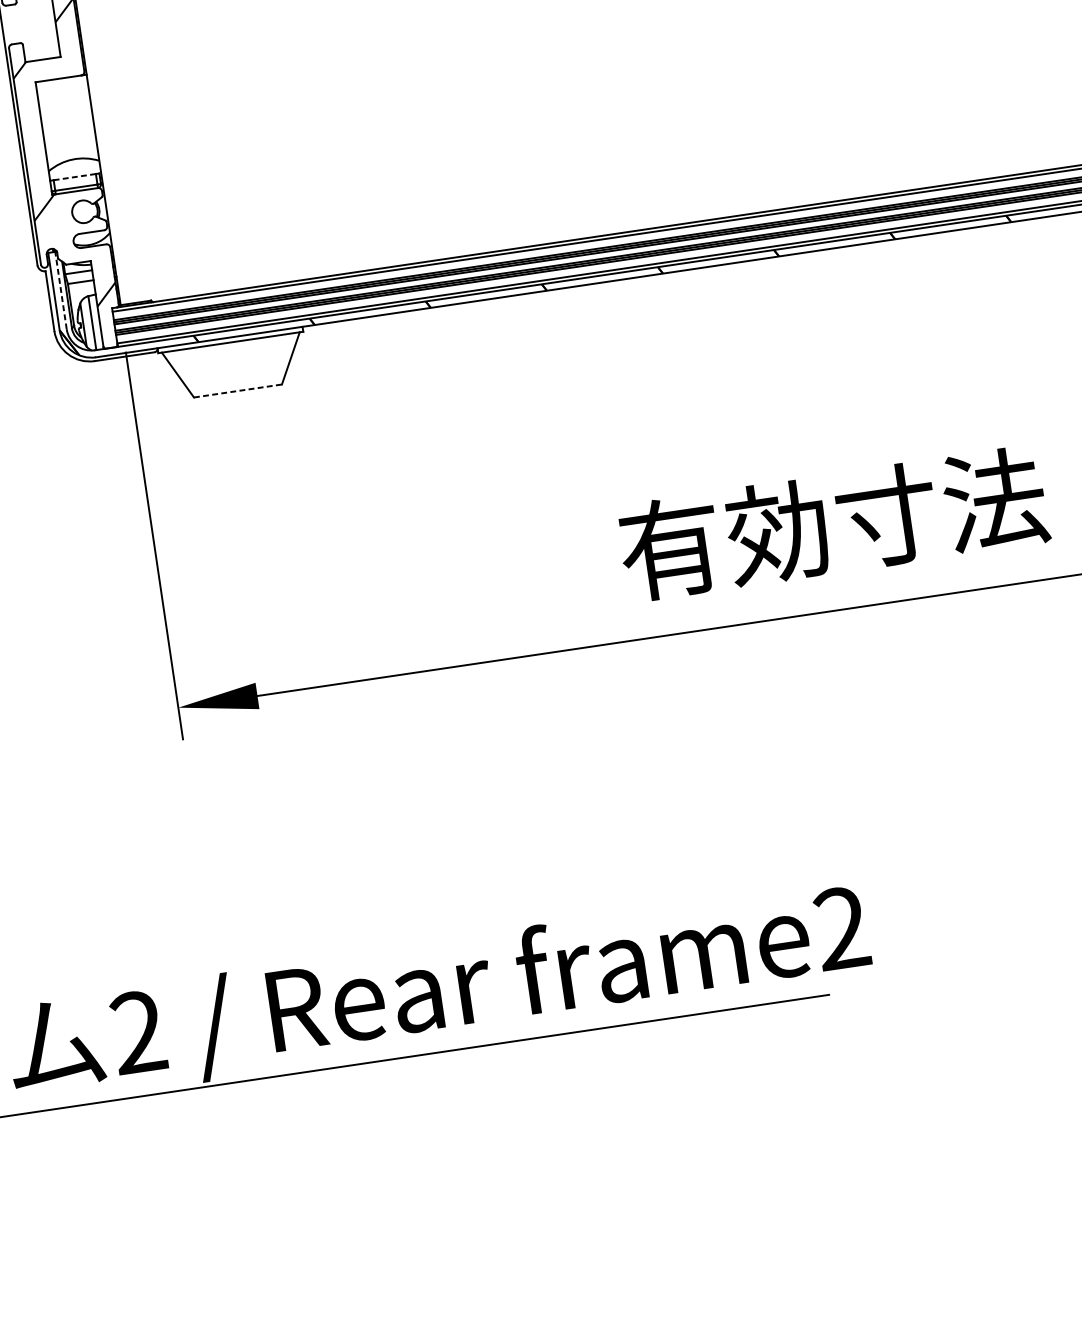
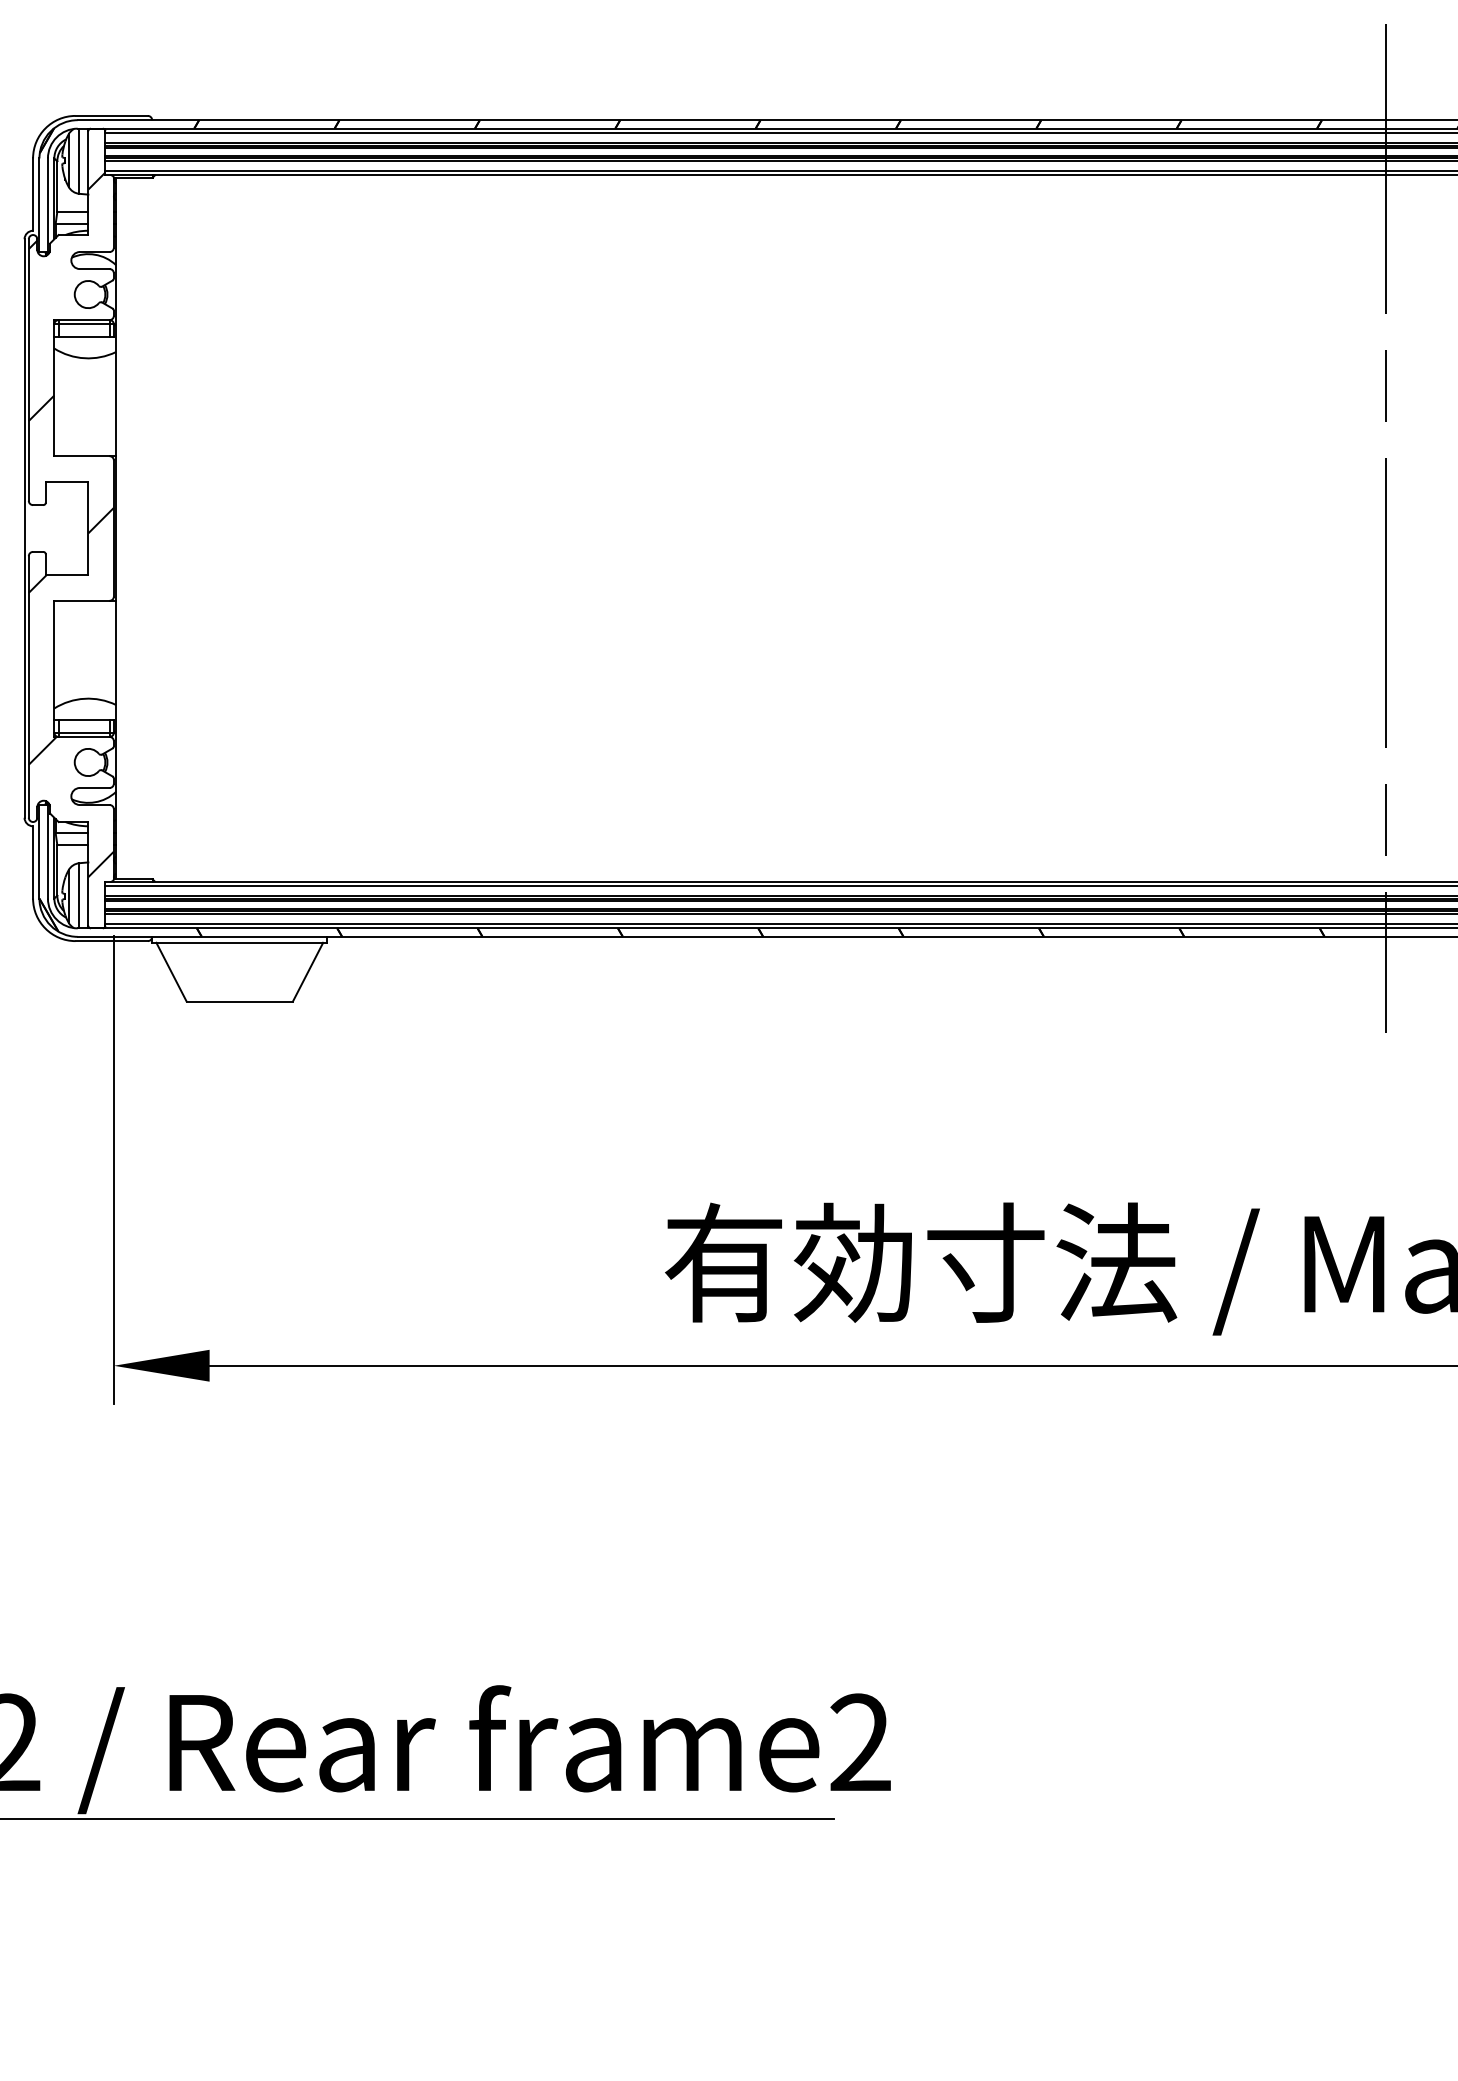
line: (75, 176) -> (84, 719), dashed -> solid
line: (60, 290) -> (47, 851), dashed -> solid
line: (238, 390) -> (240, 1001), dashed -> solid

